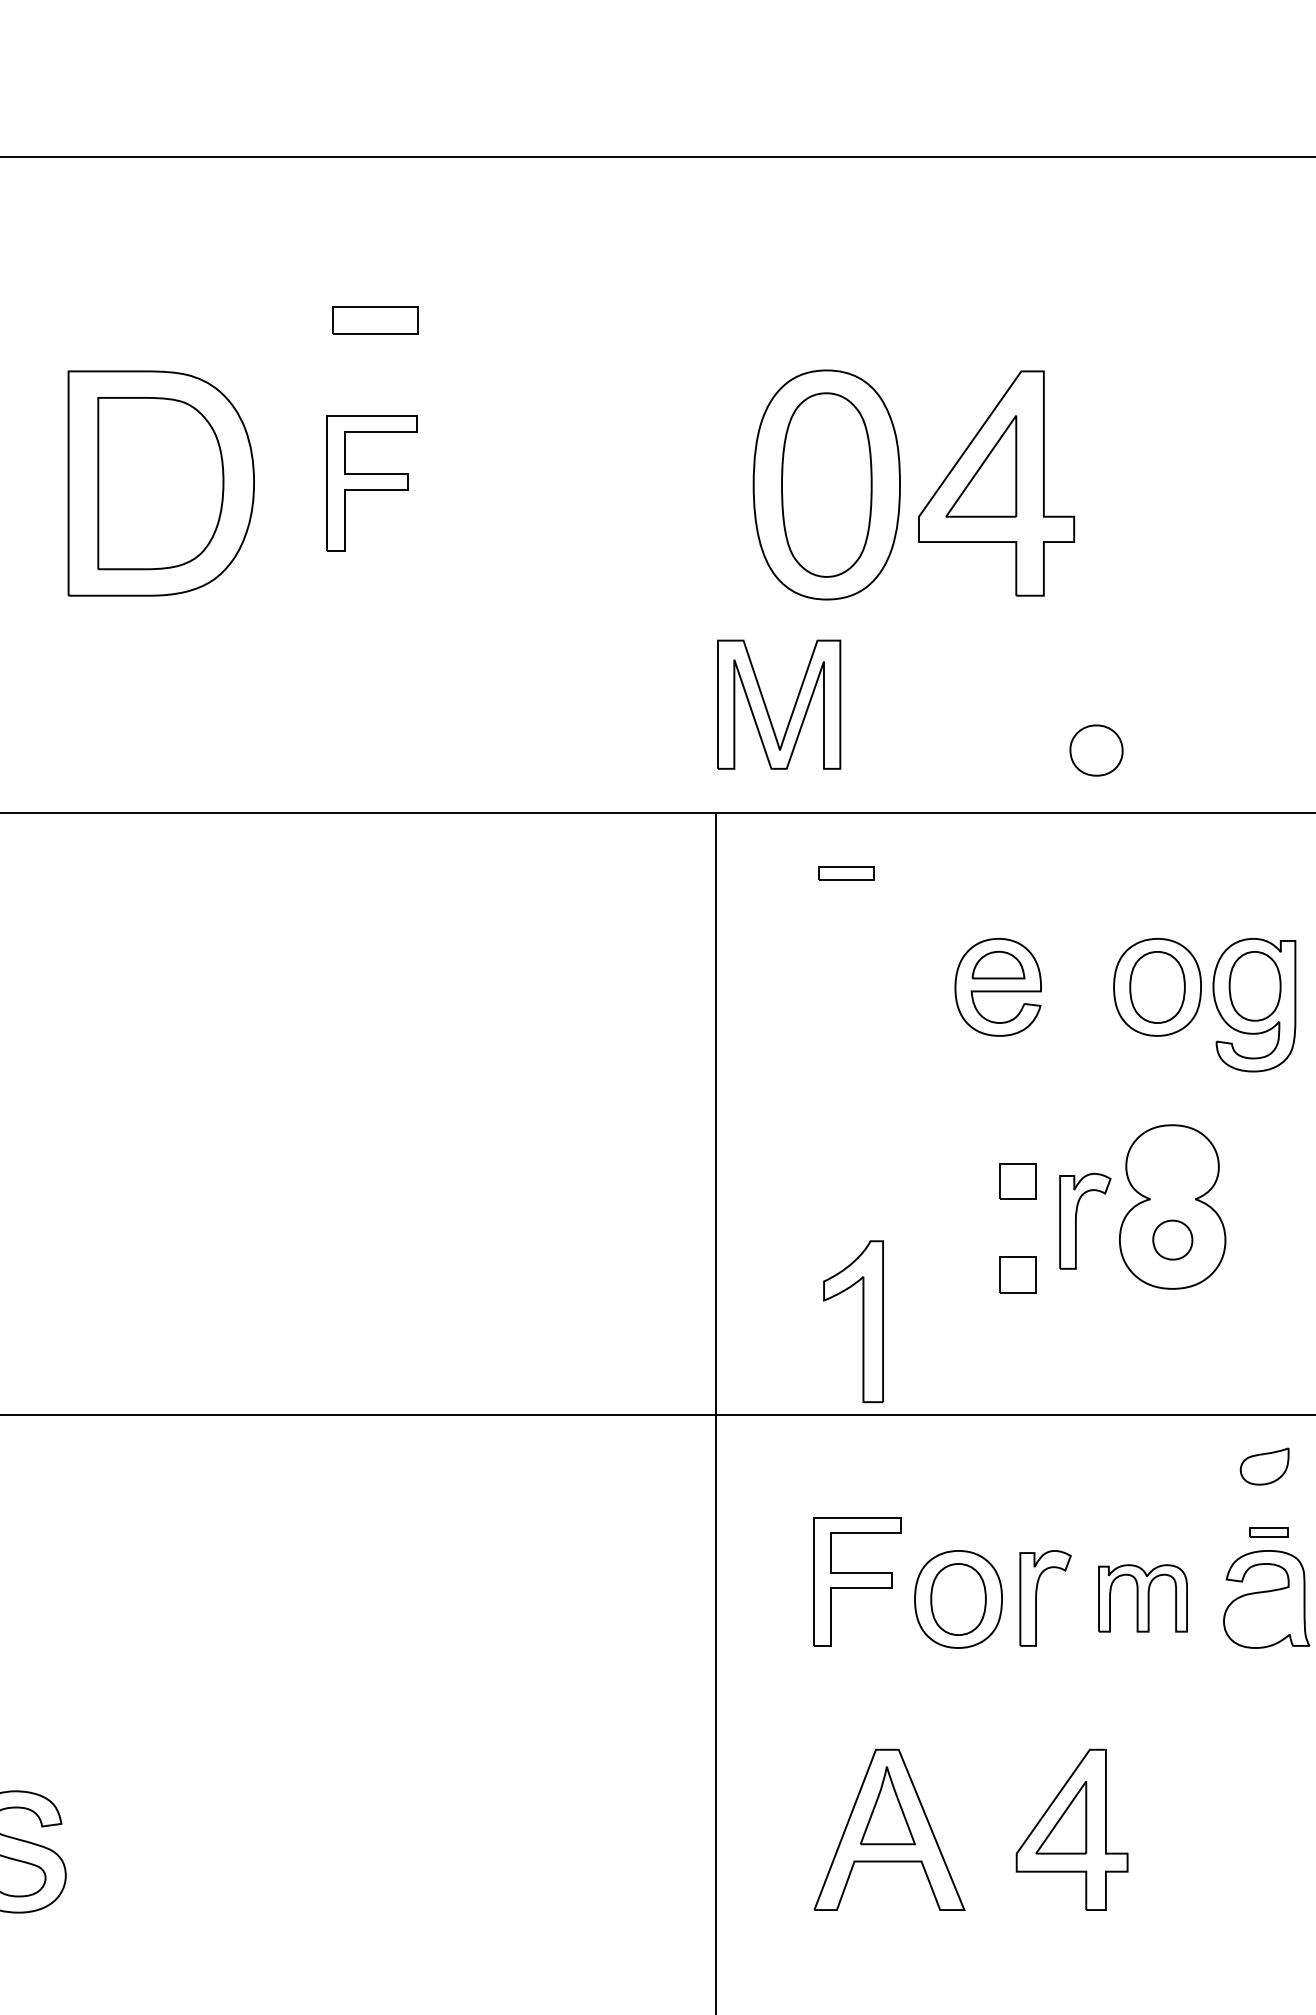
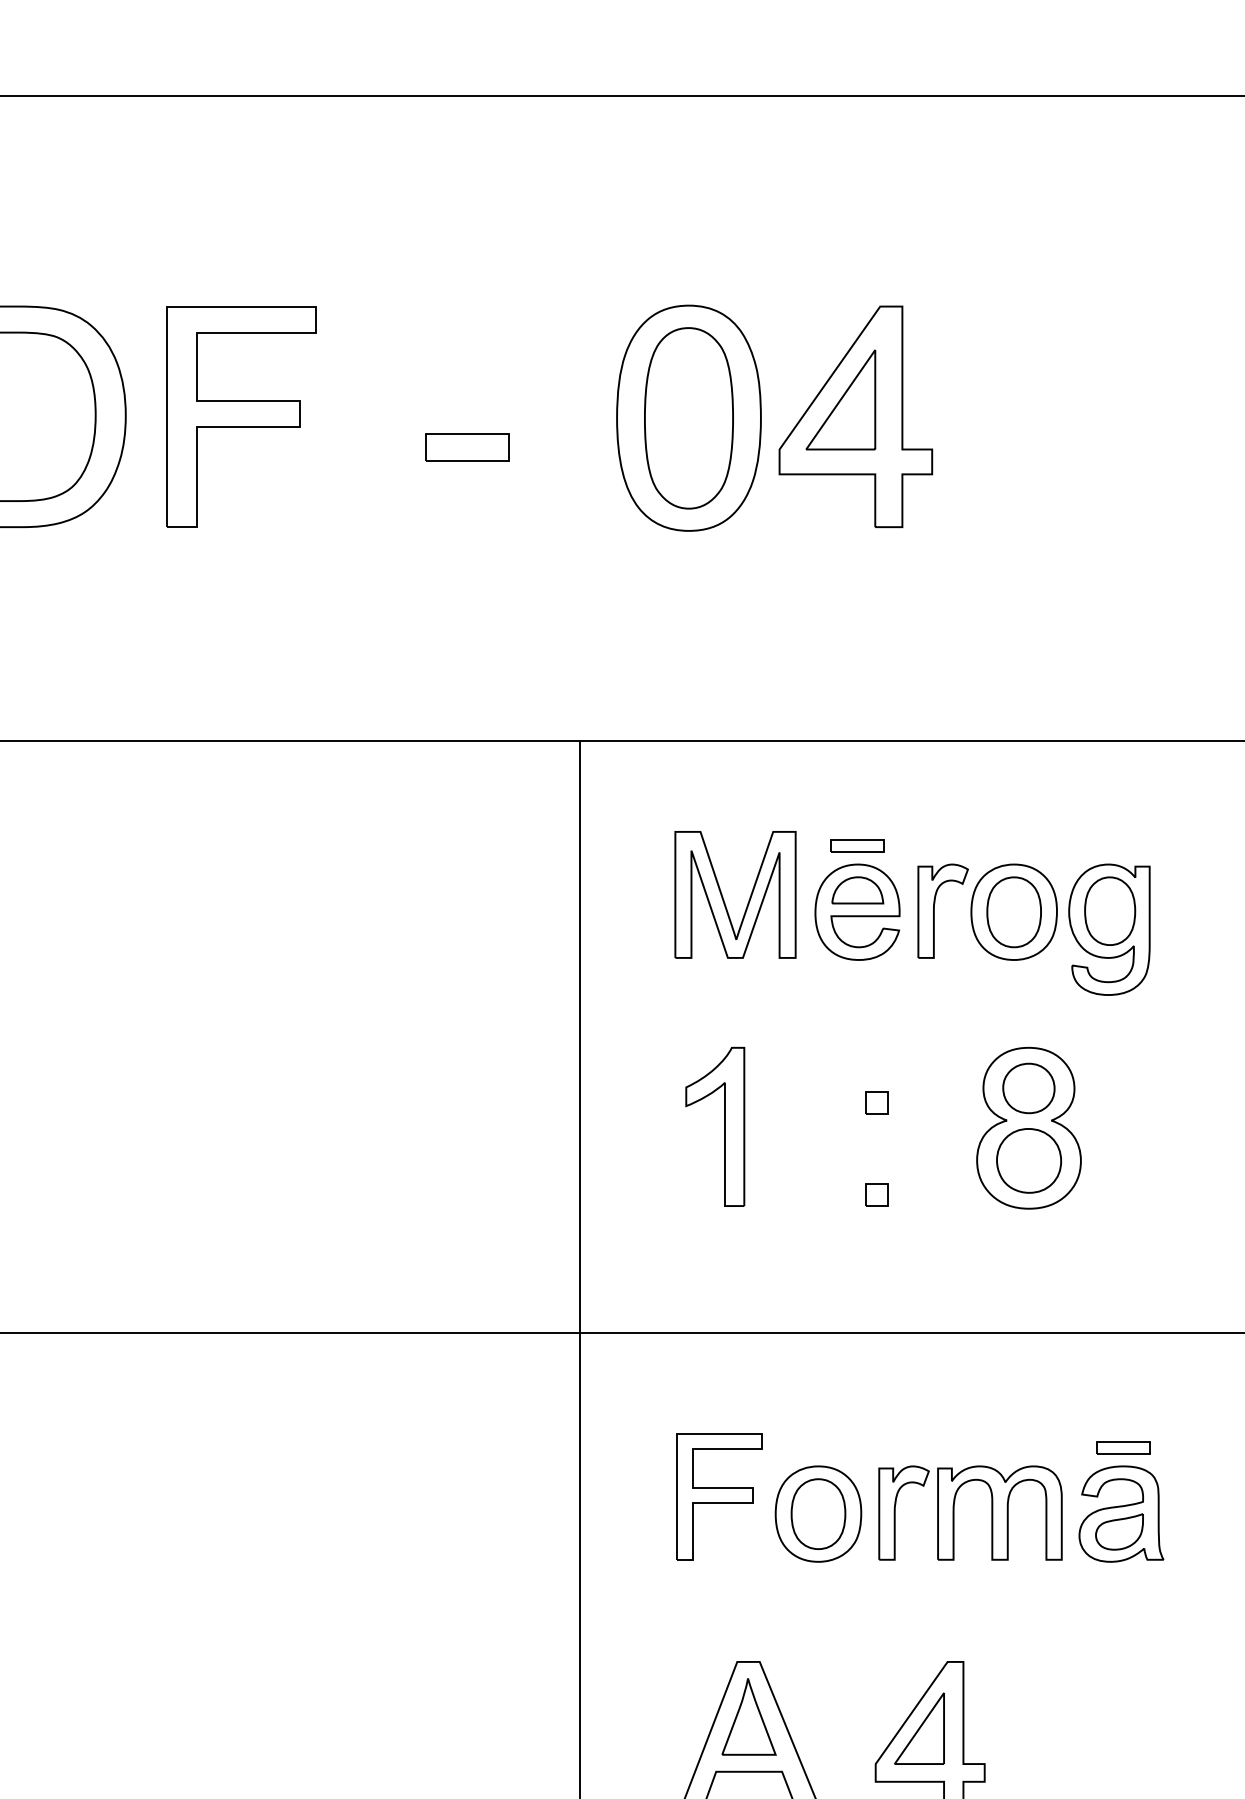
part: (375, 320) -> (467, 447), moved
part: (371, 483) -> (241, 416), size x1.67
part: (767, 708) -> (724, 898), moved
part: (1096, 750) -> (1028, 1088), moved
part: (846, 873) -> (857, 846), moved
part: (1017, 1180) -> (876, 1102), size x0.62
part: (1076, 1221) -> (934, 911), moved
part: (1172, 1239) -> (1028, 1160), size x1.67
part: (1017, 1274) -> (876, 1194), size x0.62
part: (862, 1321) -> (724, 1126), moved
part: (1264, 1466) -> (1119, 1531), moved
part: (1268, 1532) -> (1123, 1448), size x1.43
part: (1142, 1598) -> (999, 1513), size x1.43

